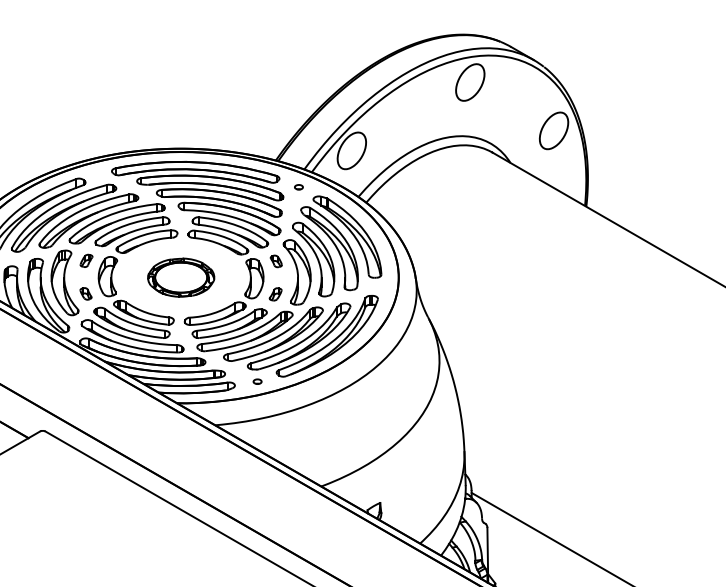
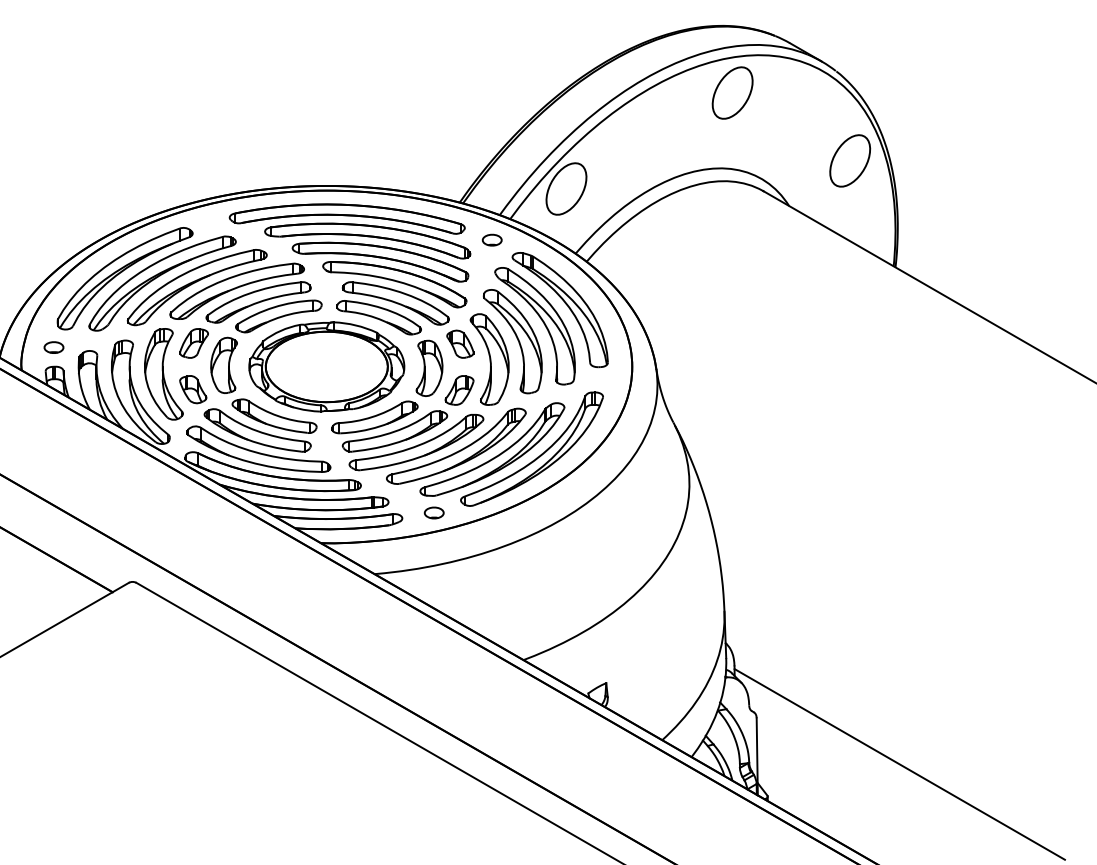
part: (298, 186) -> (491, 239), size x1.67
part: (86, 260) -> (193, 343), size x1.67
part: (276, 260) -> (460, 343), size x1.67
part: (180, 277) -> (326, 366), size x1.67
part: (86, 293) -> (193, 389), size x1.67
part: (275, 294) -> (459, 390), size x1.67
part: (257, 381) -> (433, 512), size x1.67

